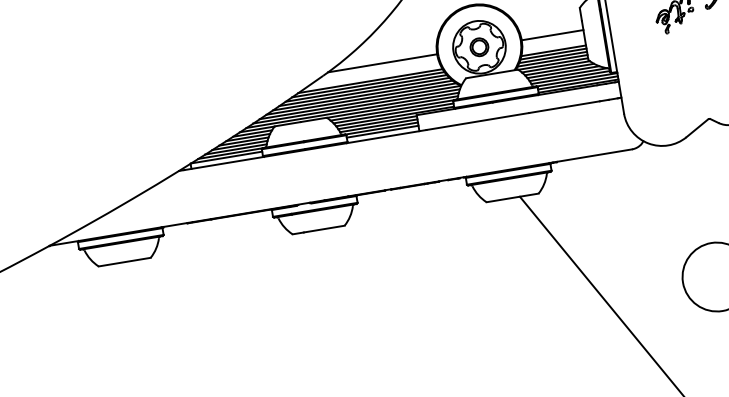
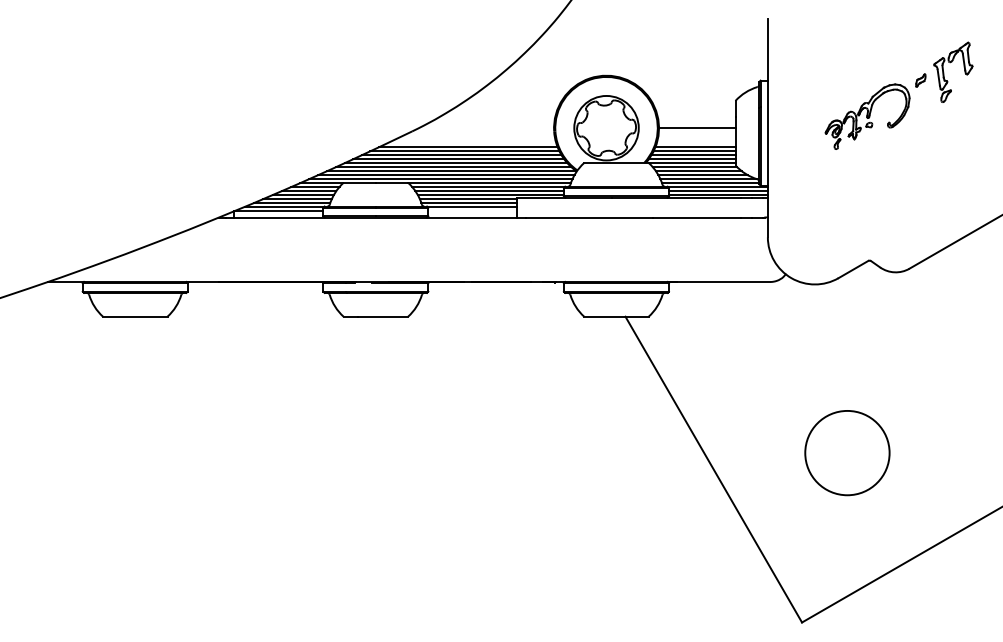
part: (479, 46) -> (606, 127), removed
line: (382, 63) -> (486, 128), removed
line: (382, 131) -> (472, 210), removed

